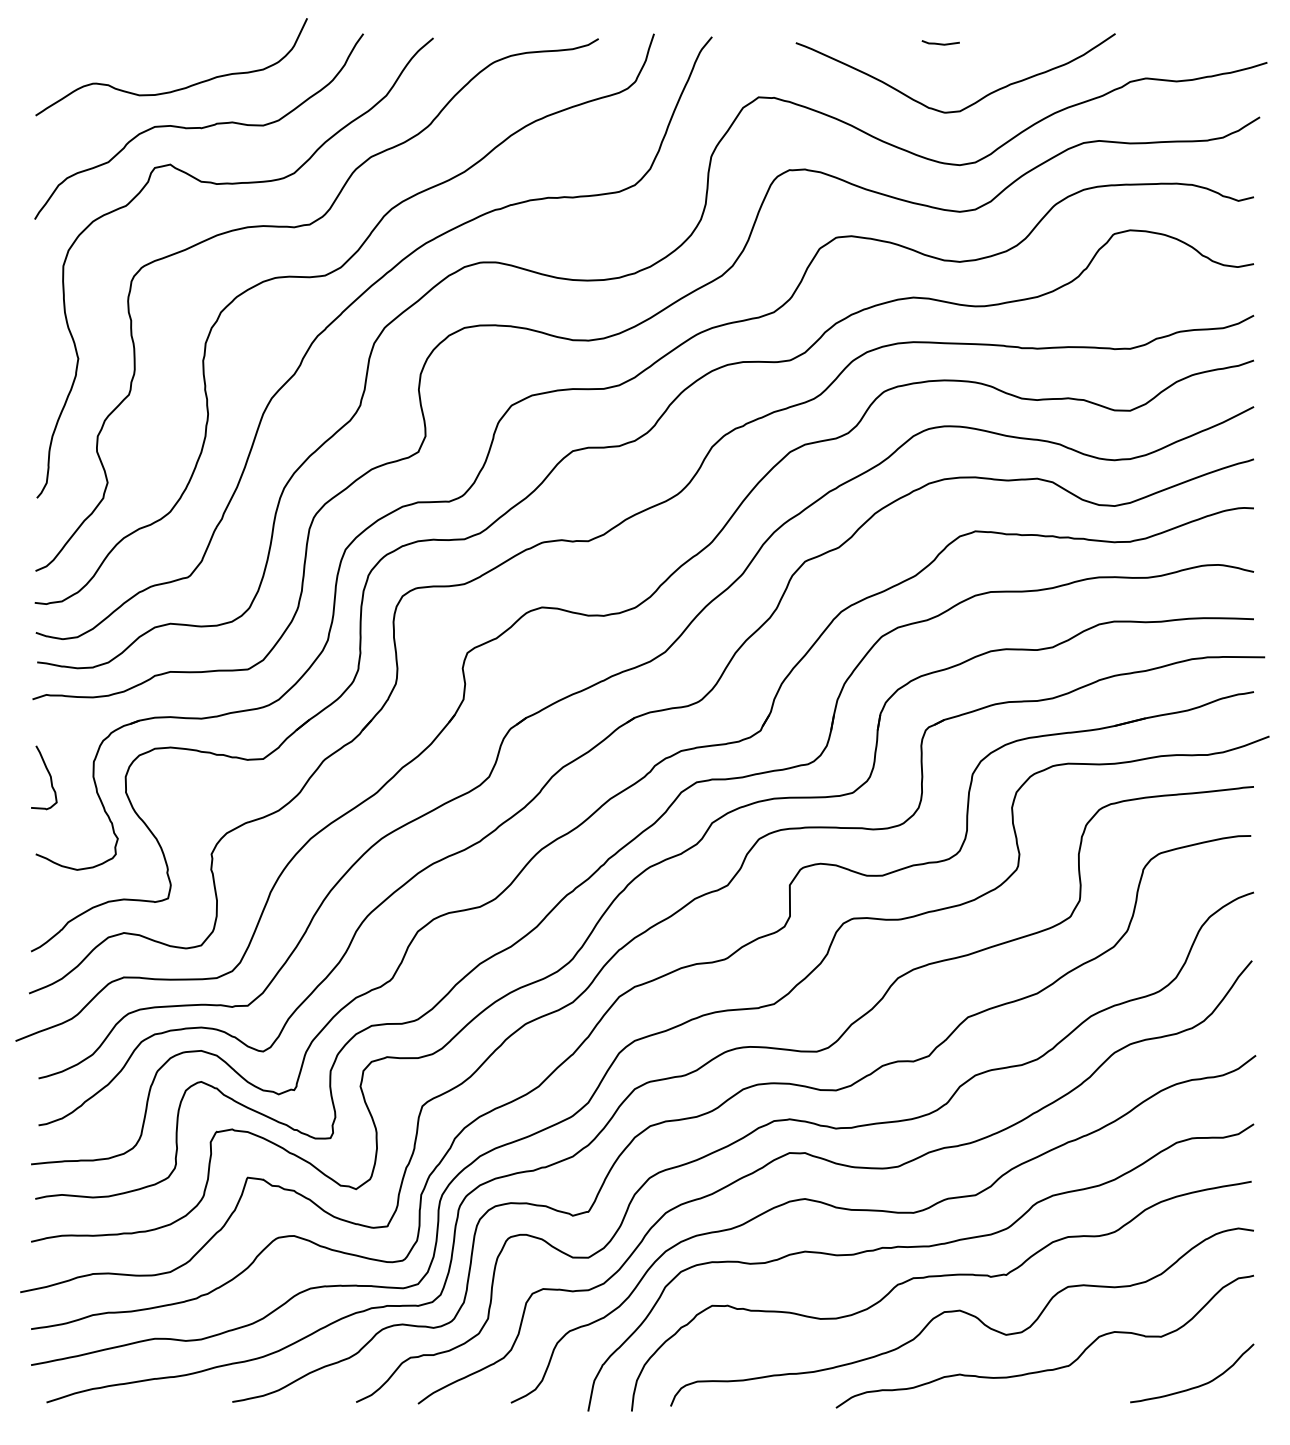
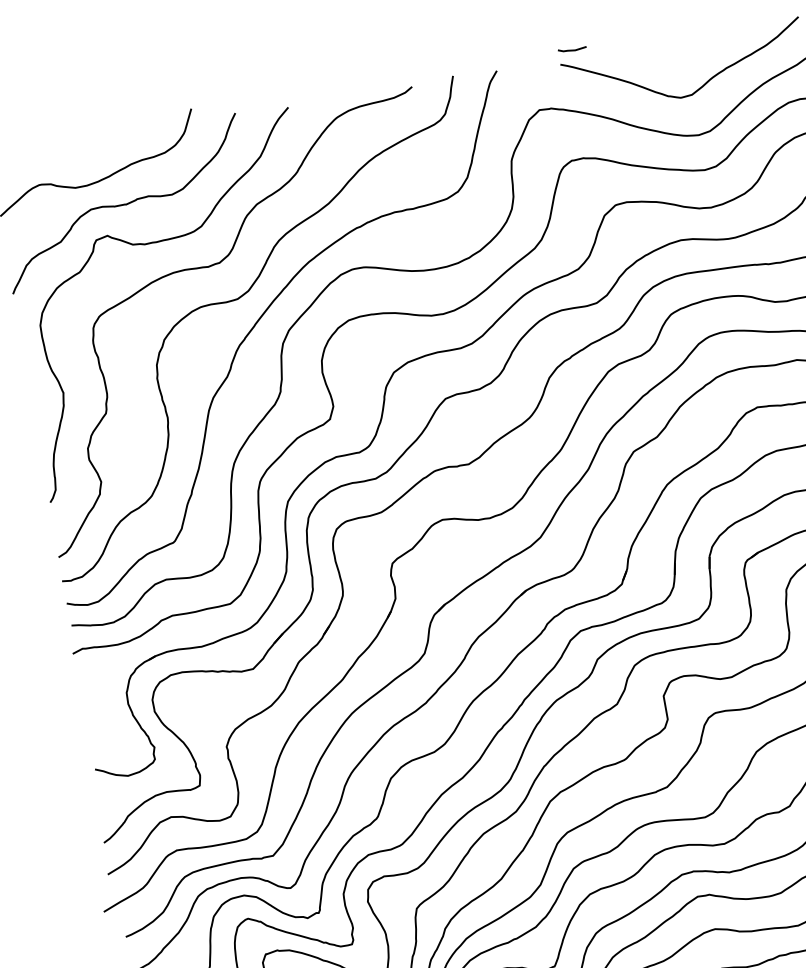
line: (940, 43) -> (572, 49), moved
curve: (48, 774) -> (94, 708), removed

